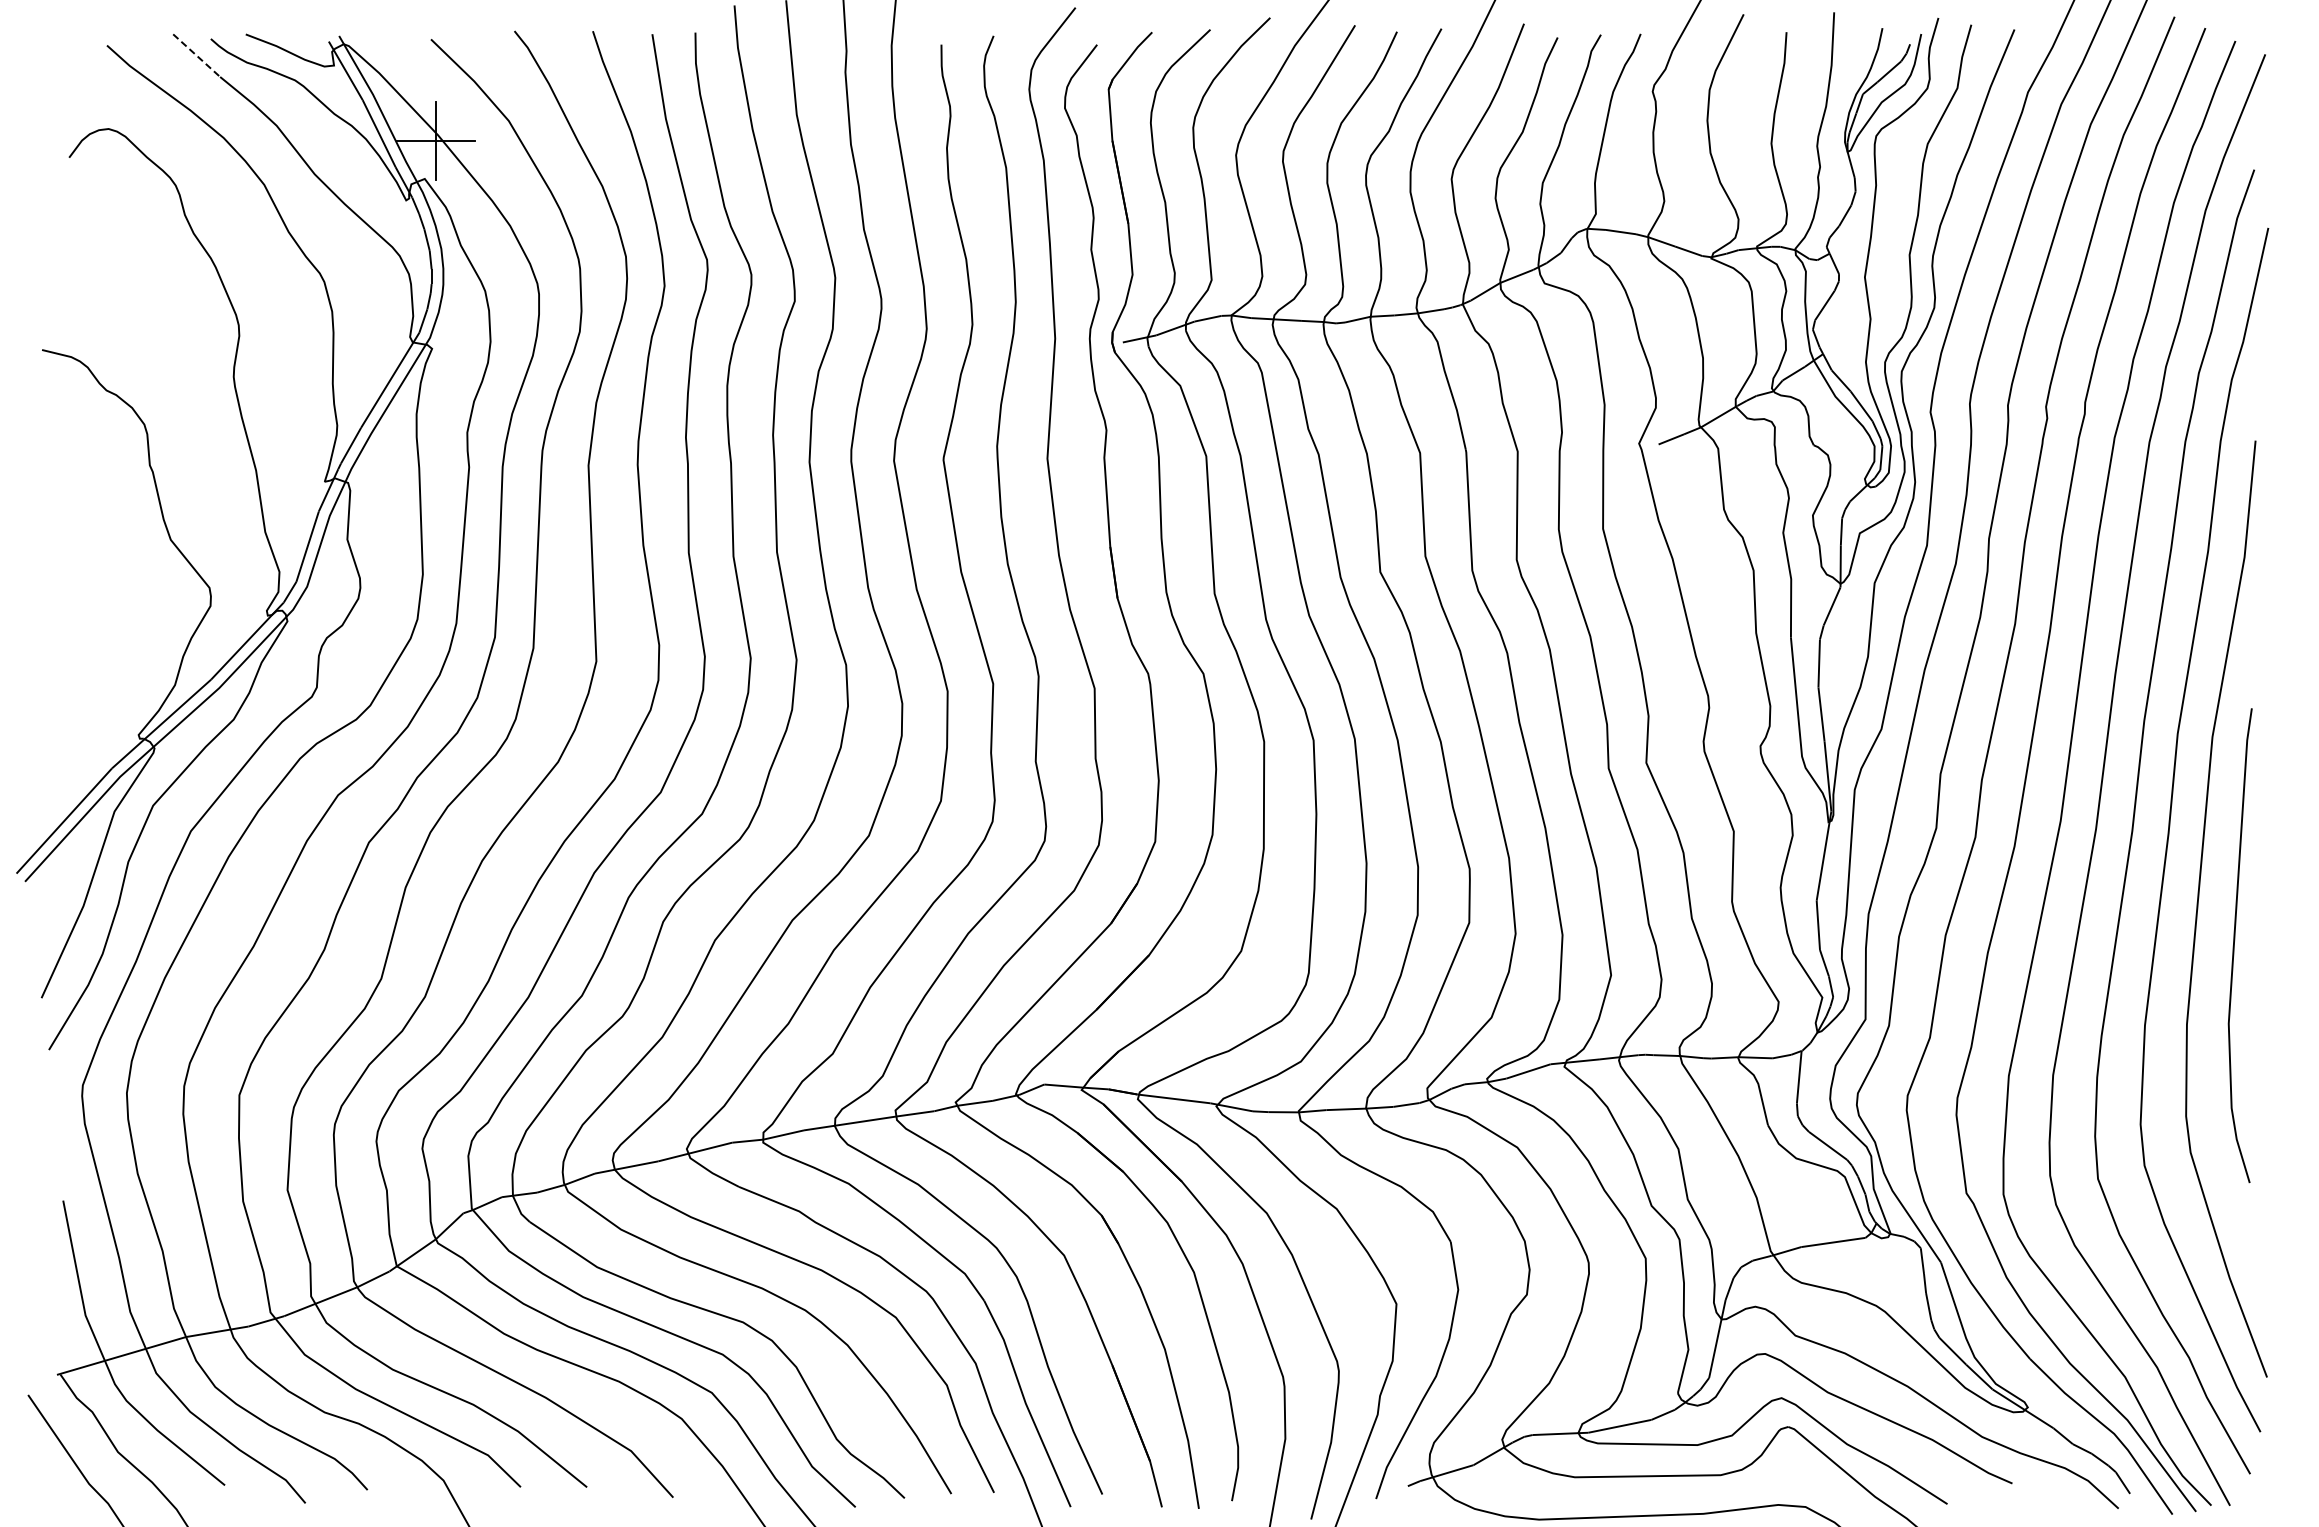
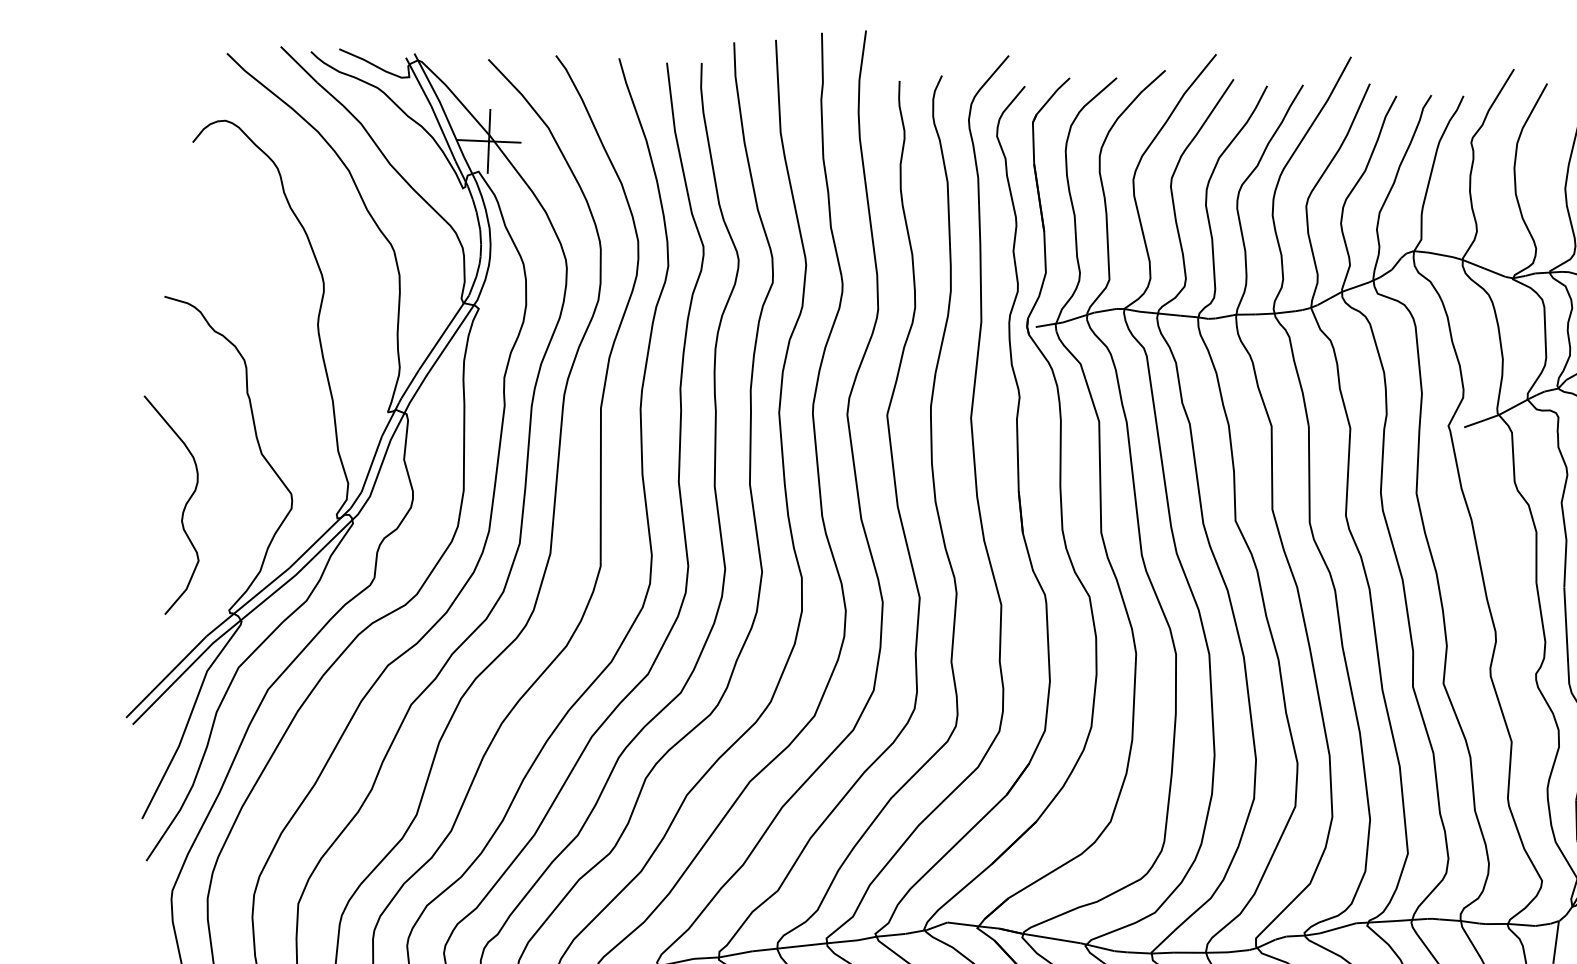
line: (196, 55) -> (298, 64), dashed -> solid
curve: (76, 612) -> (183, 509), added

